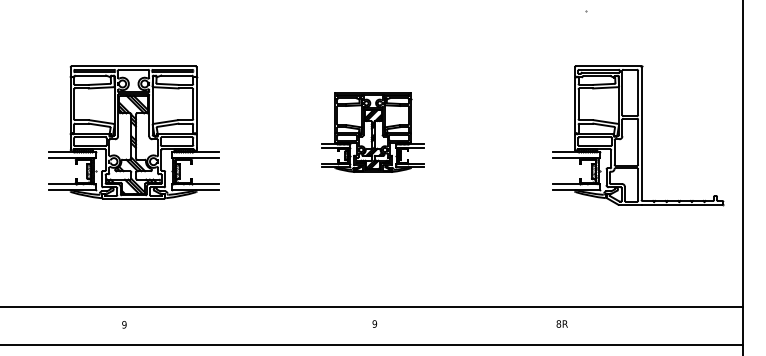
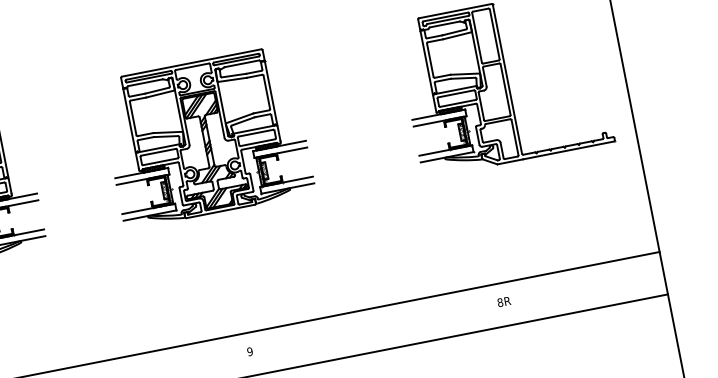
part: (372, 132) -> (205, 137), size x1.67
text: (561, 323) -> (503, 301), moved

